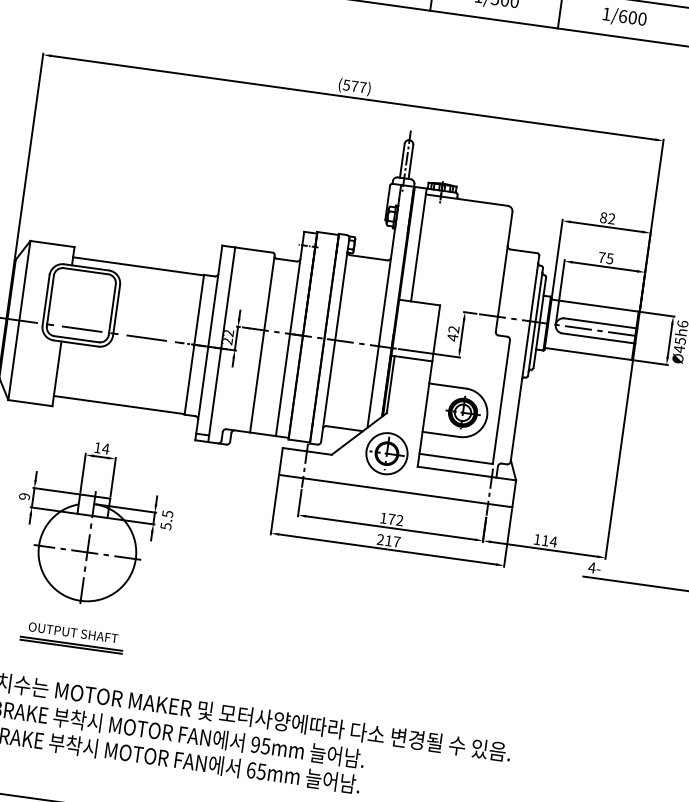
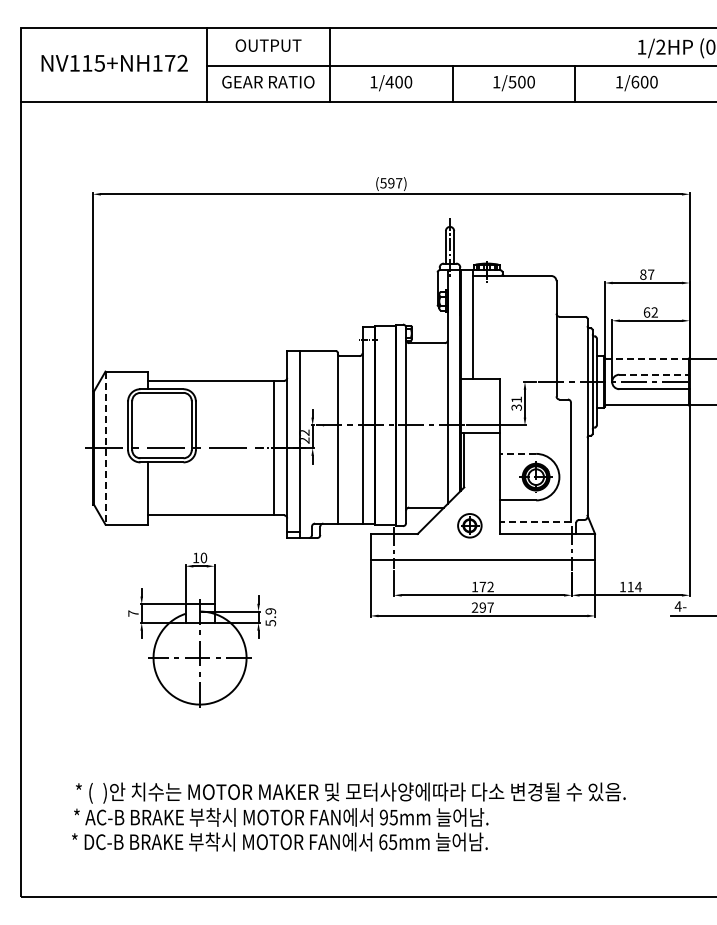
text: (354, 86) -> (391, 183), (577) -> (597)
text: (612, 218) -> (651, 274), 82 -> 87
text: (605, 258) -> (650, 312), 75 -> 62
line: (594, 305) -> (646, 358), solid -> dashed
line: (19, 320) -> (105, 448), solid -> dashed
line: (601, 323) -> (655, 374), solid -> dashed
text: (453, 333) -> (516, 403), 42 -> 31
line: (448, 385) -> (518, 453), solid -> dashed
text: (105, 448) -> (203, 557), 14 -> 10
part: (386, 453) -> (469, 525), size x0.6
line: (455, 458) -> (535, 521), solid -> dashed
text: (24, 496) -> (133, 613), 9 -> 7
text: (167, 514) -> (270, 611), 5.5 -> 5.9
text: (388, 540) -> (482, 607), 217 -> 297
part: (71, 637) -> (196, 740), removed

